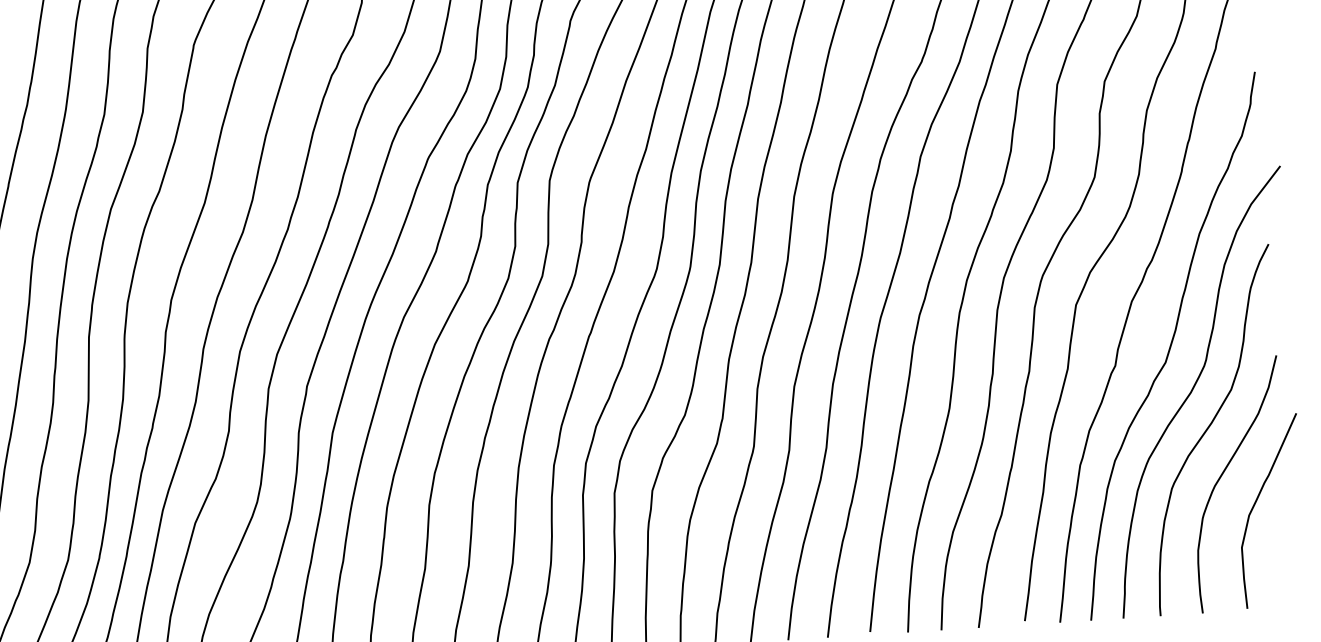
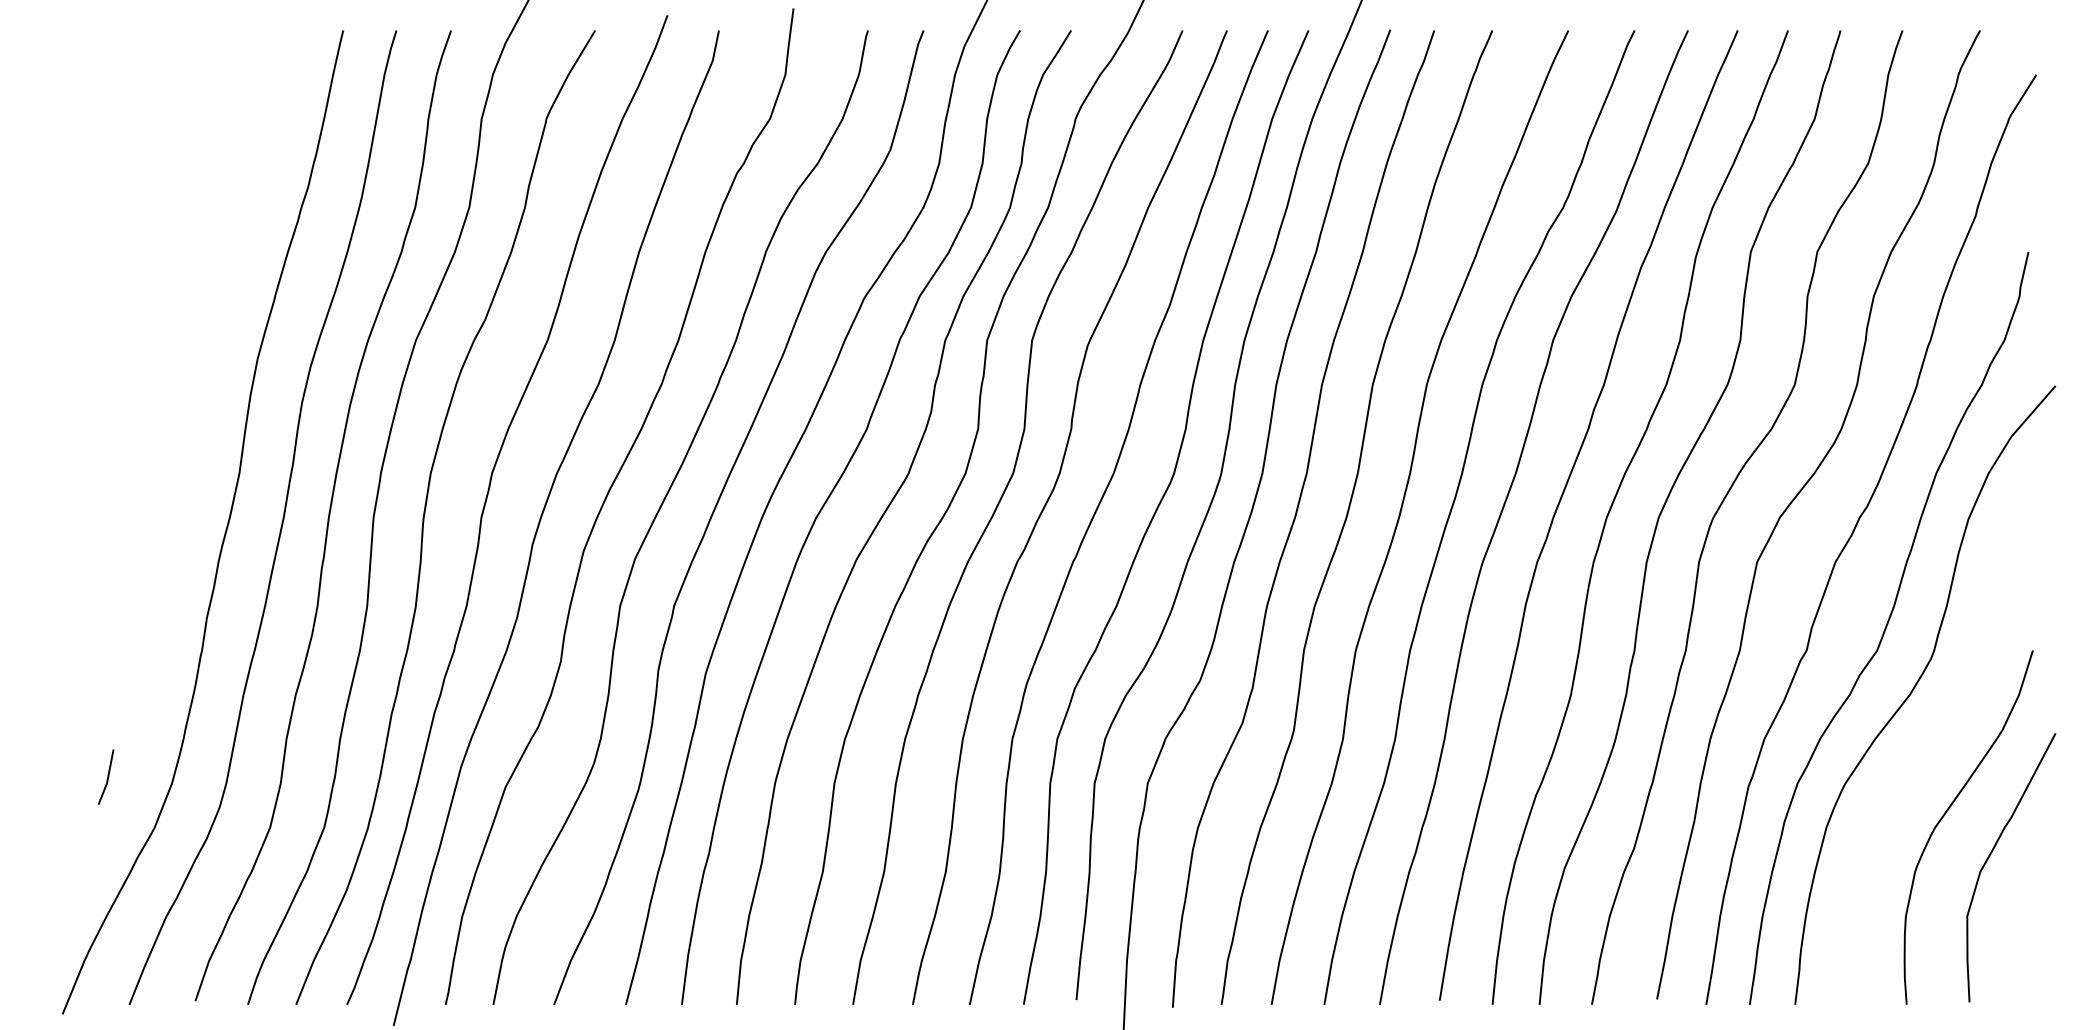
curve: (1209, 426) -> (1933, 744), removed

